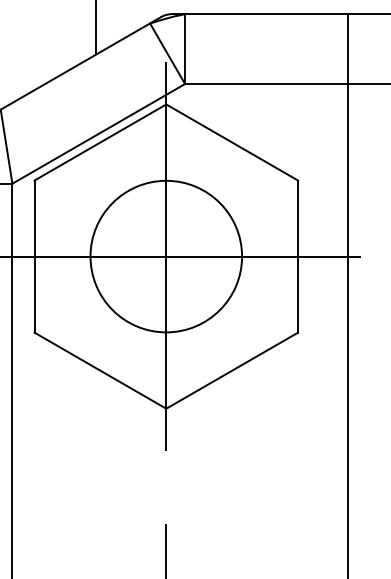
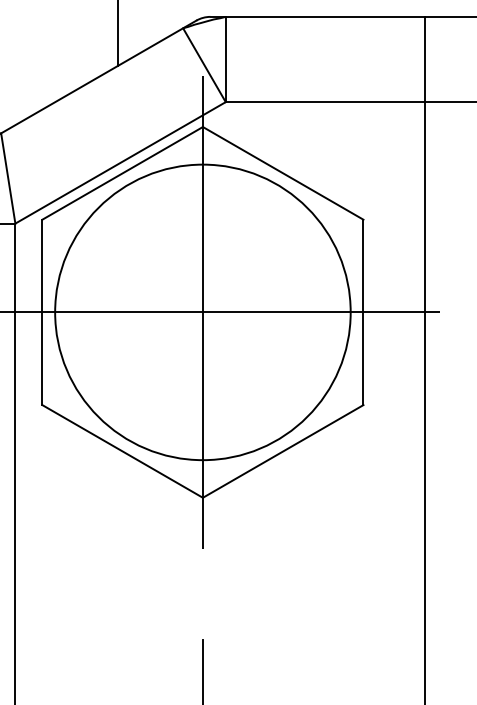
circle: (165, 256) -> (202, 312), size x1.6

